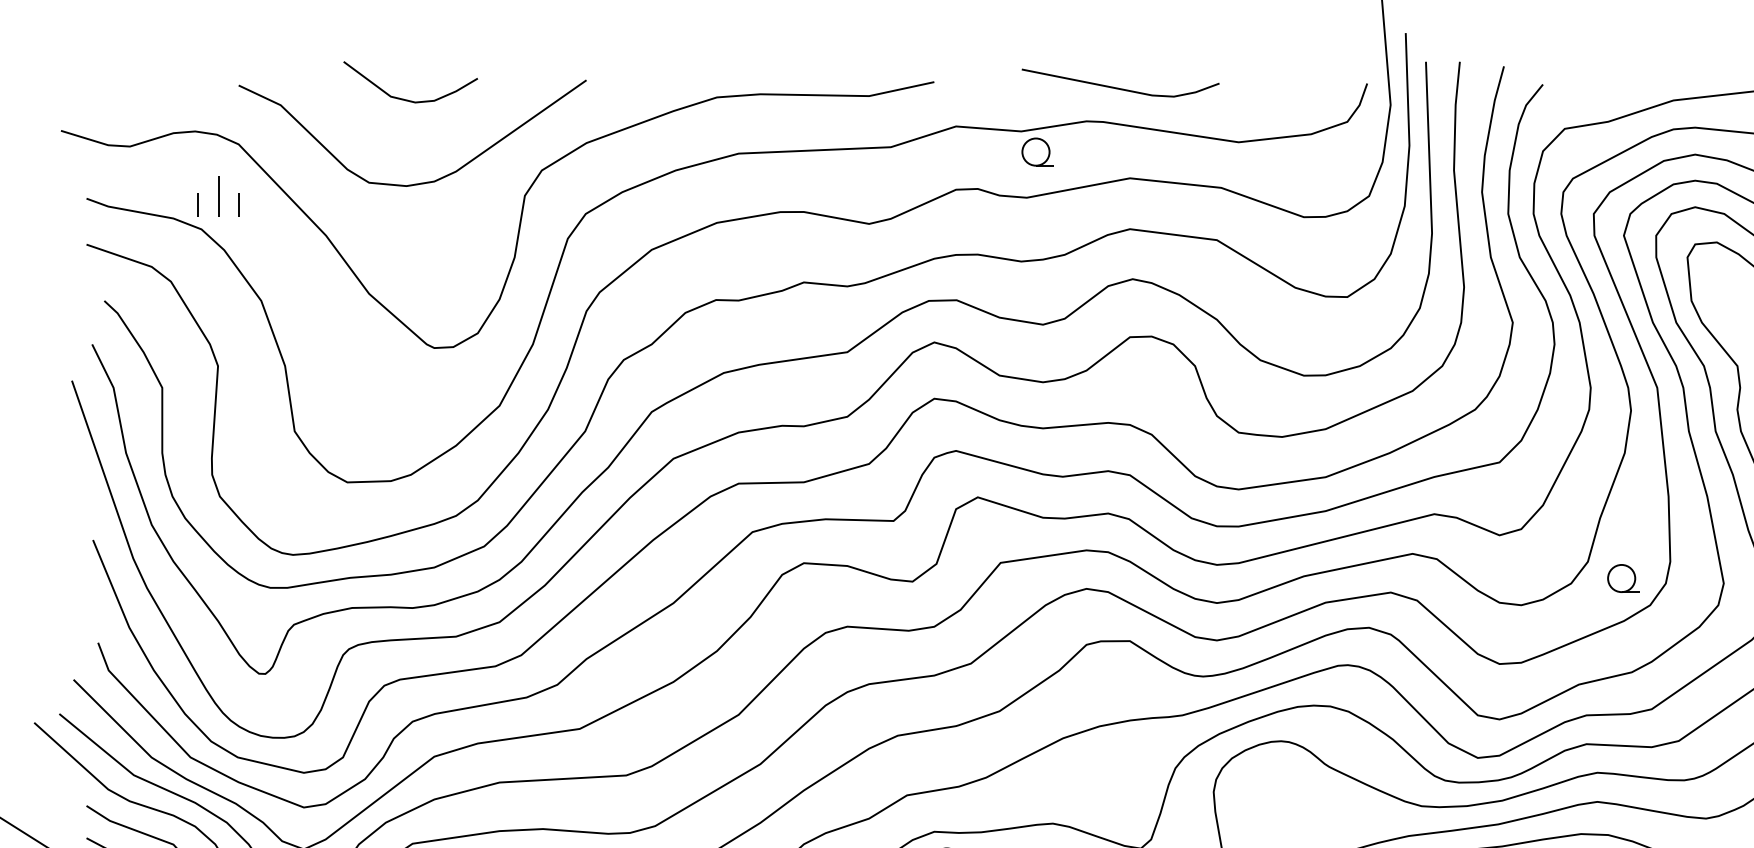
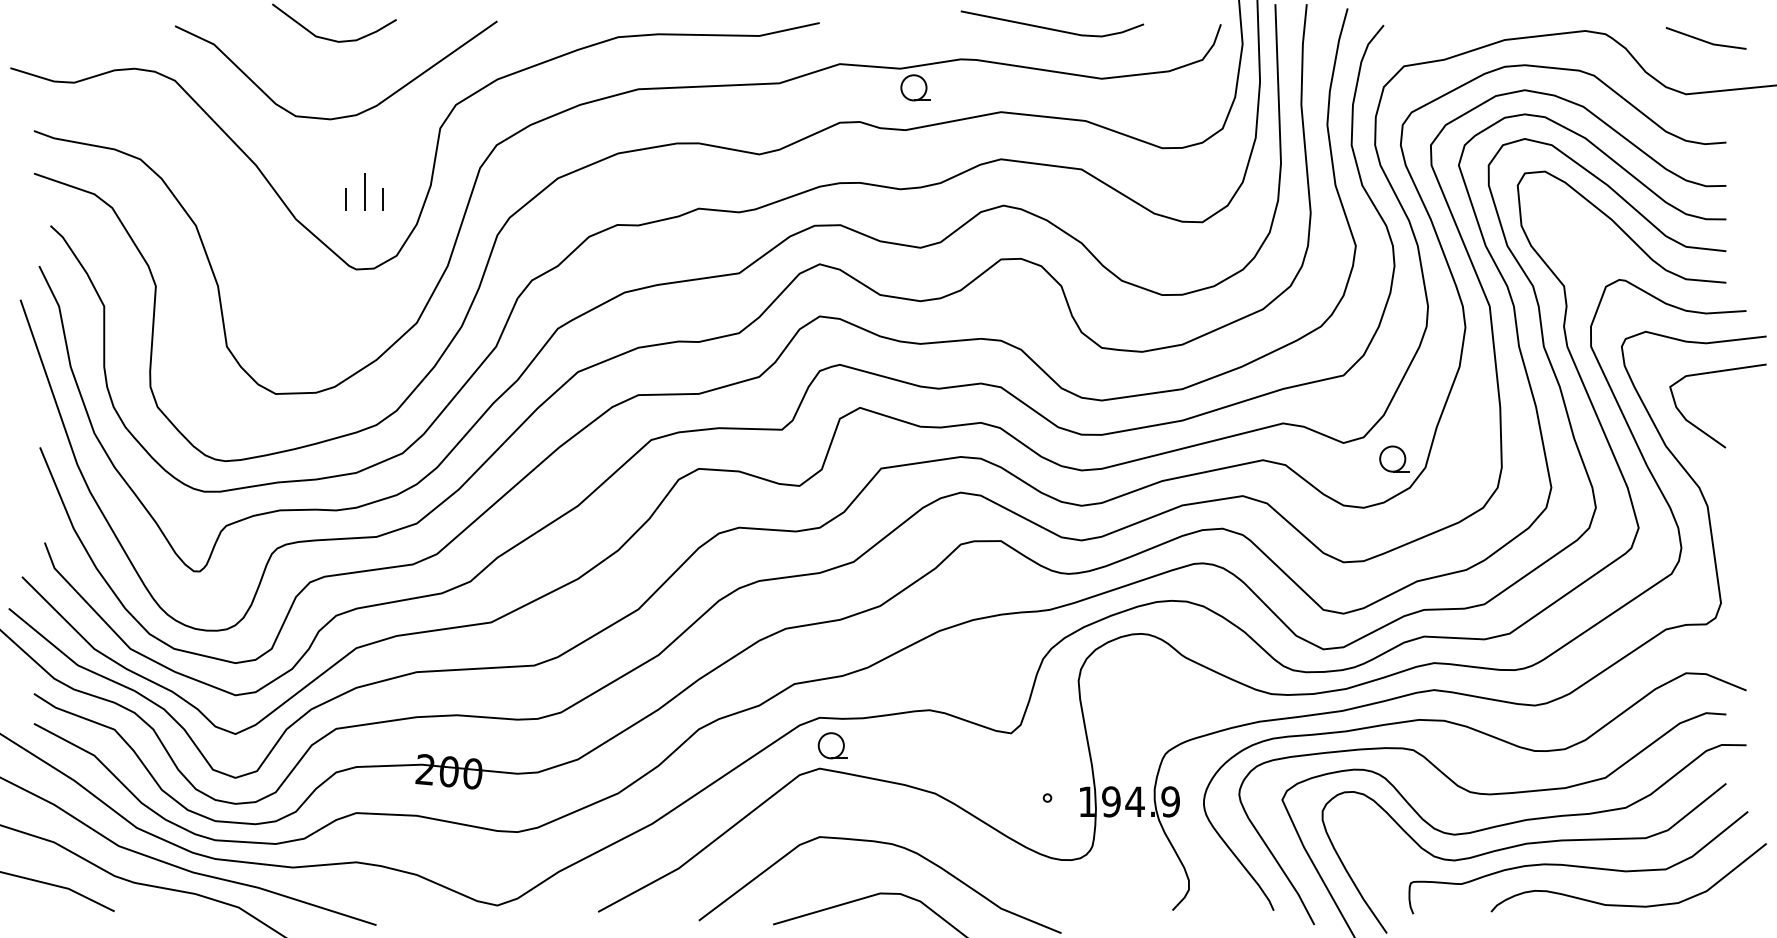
line: (1120, 88) -> (1052, 28), moved
part: (218, 195) -> (364, 191), moved
part: (1623, 577) -> (1394, 458), moved

